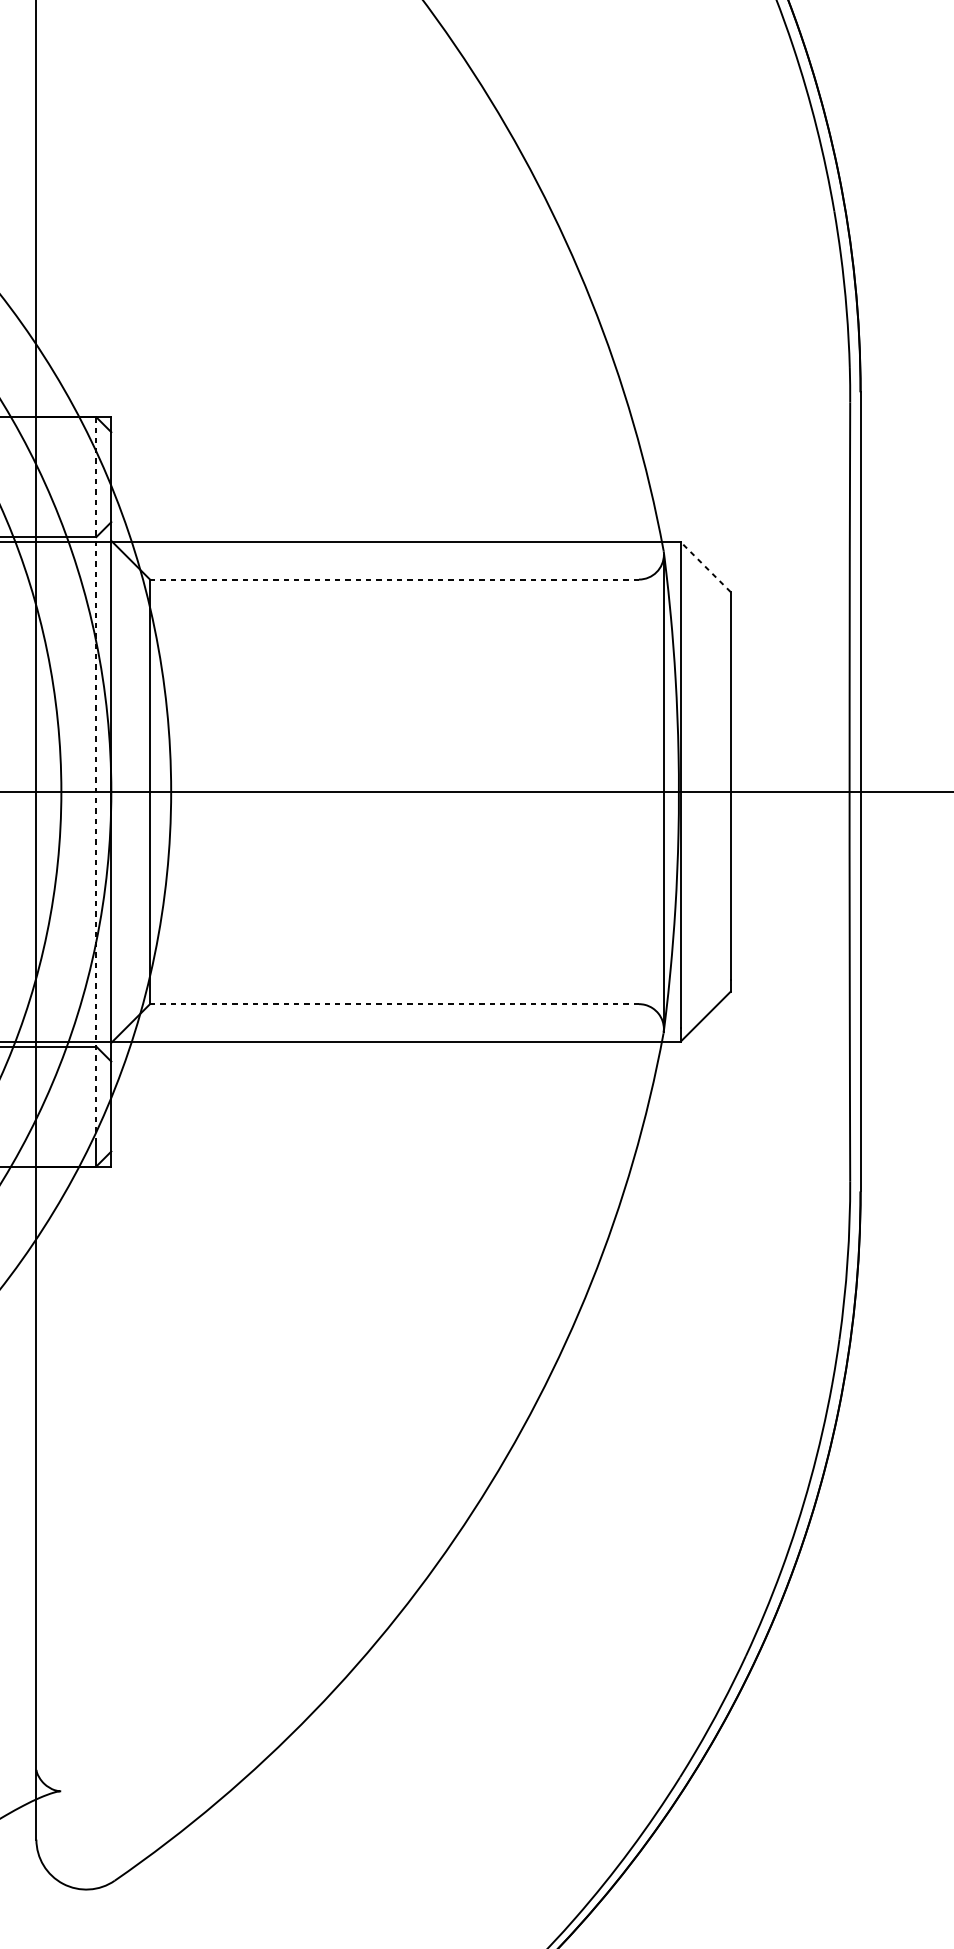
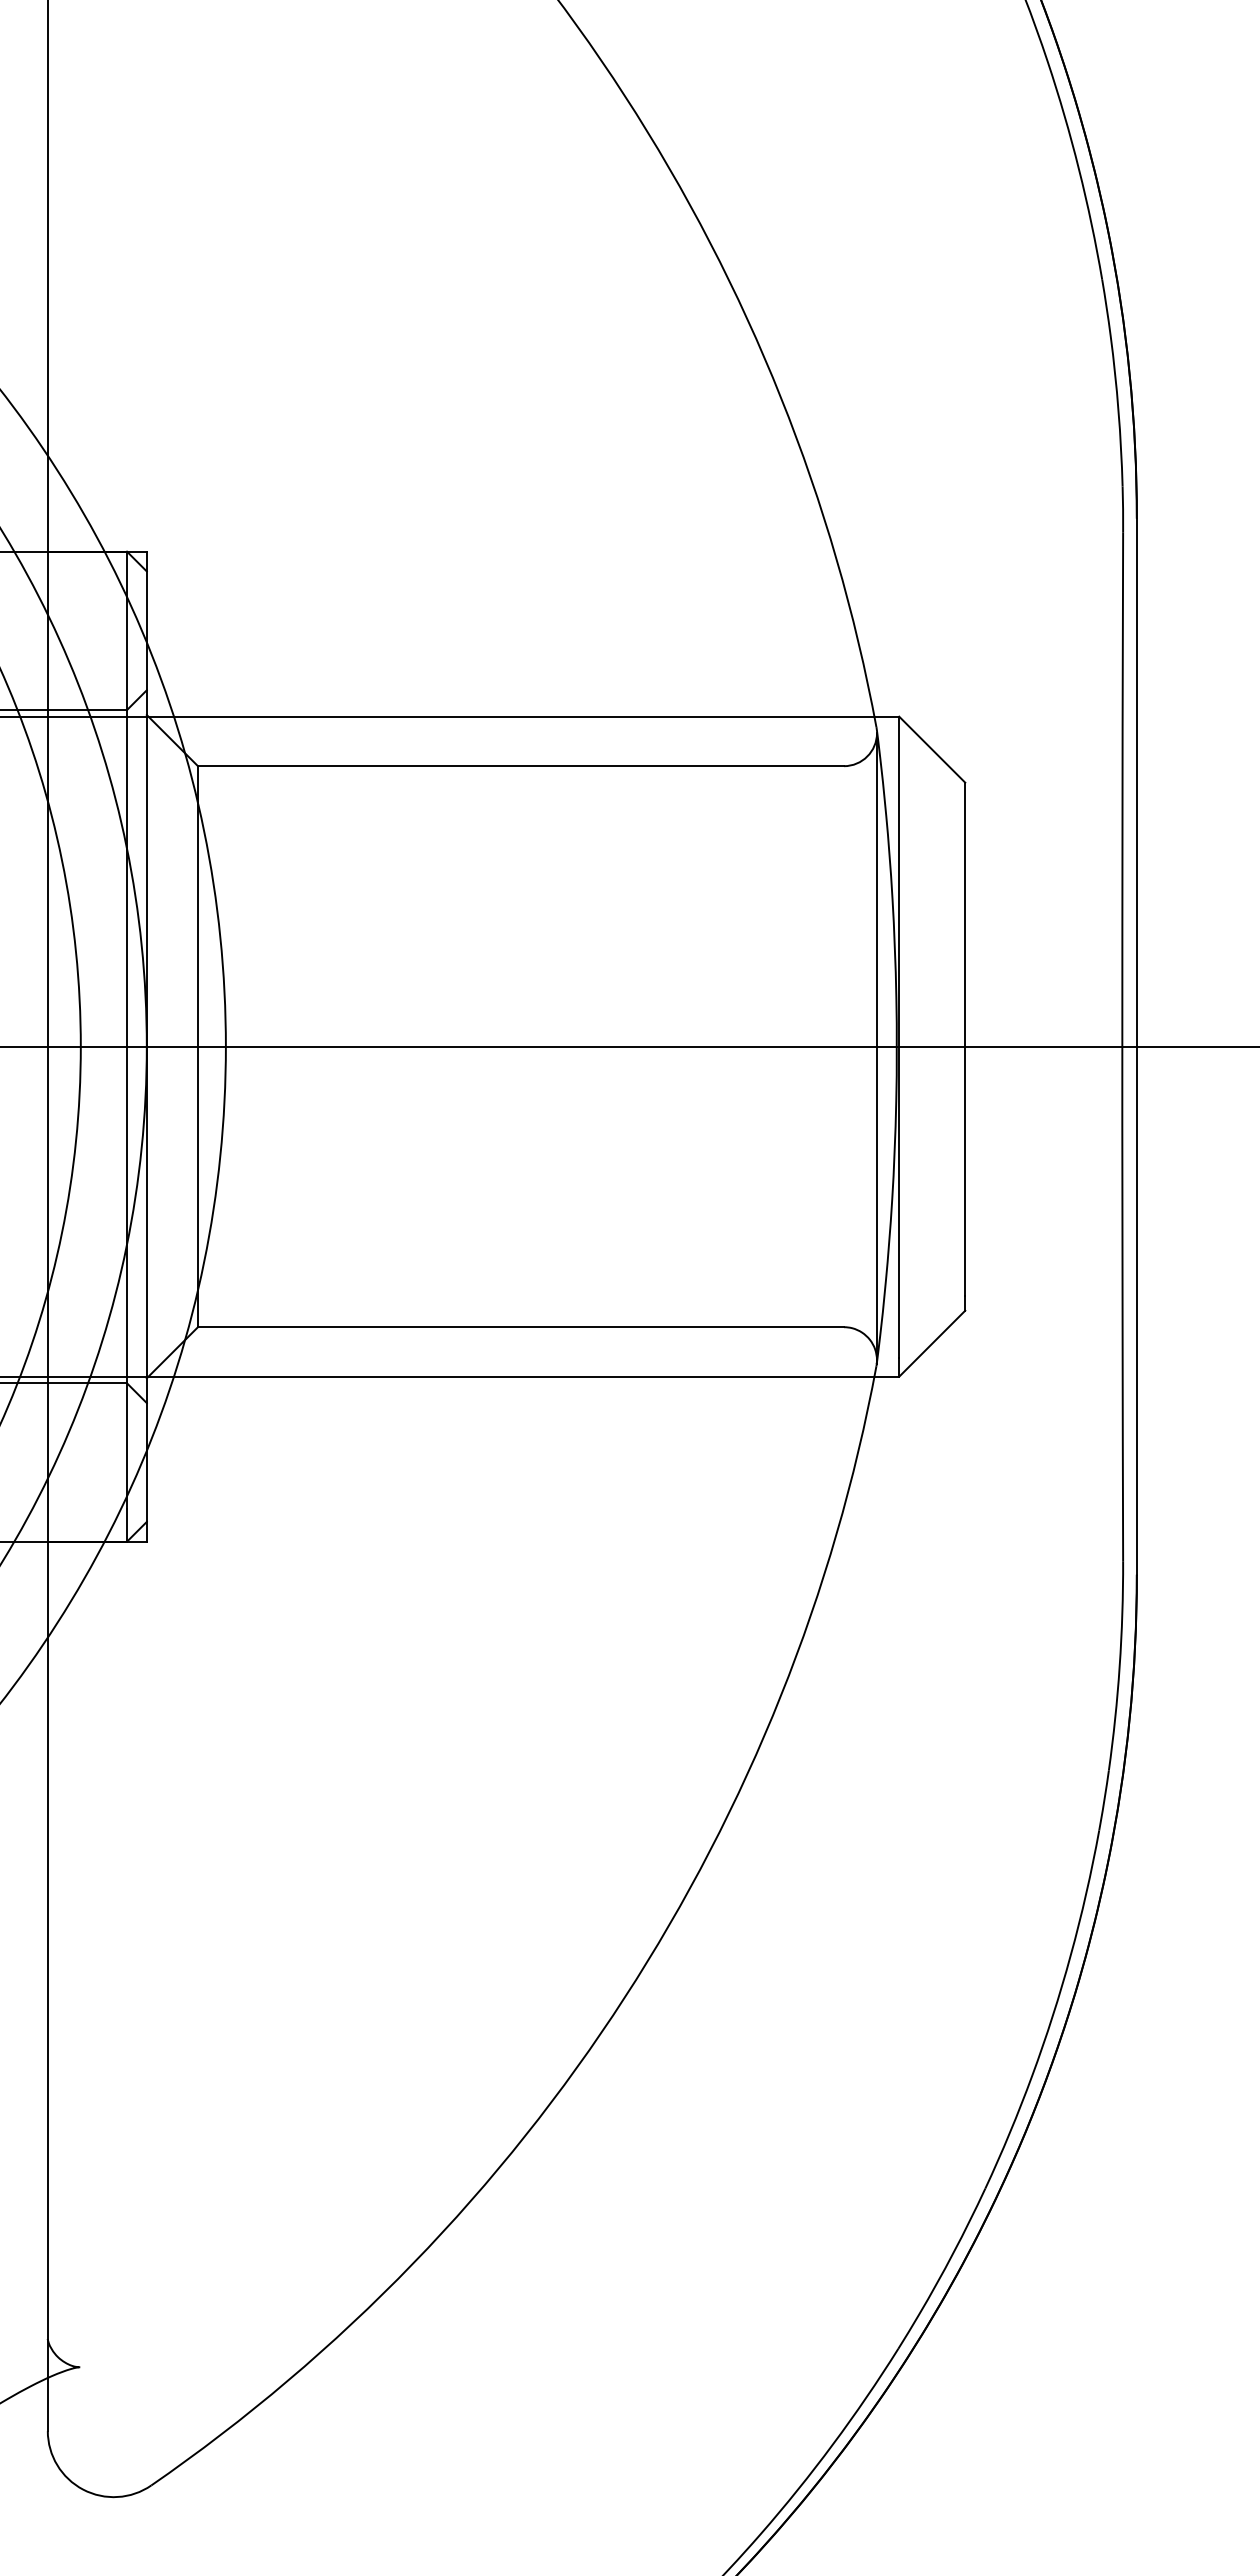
line: (705, 566) -> (932, 749), dashed -> solid
line: (394, 579) -> (520, 766), dashed -> solid
line: (96, 779) -> (127, 1030), dashed -> solid
line: (394, 1004) -> (520, 1327), dashed -> solid

